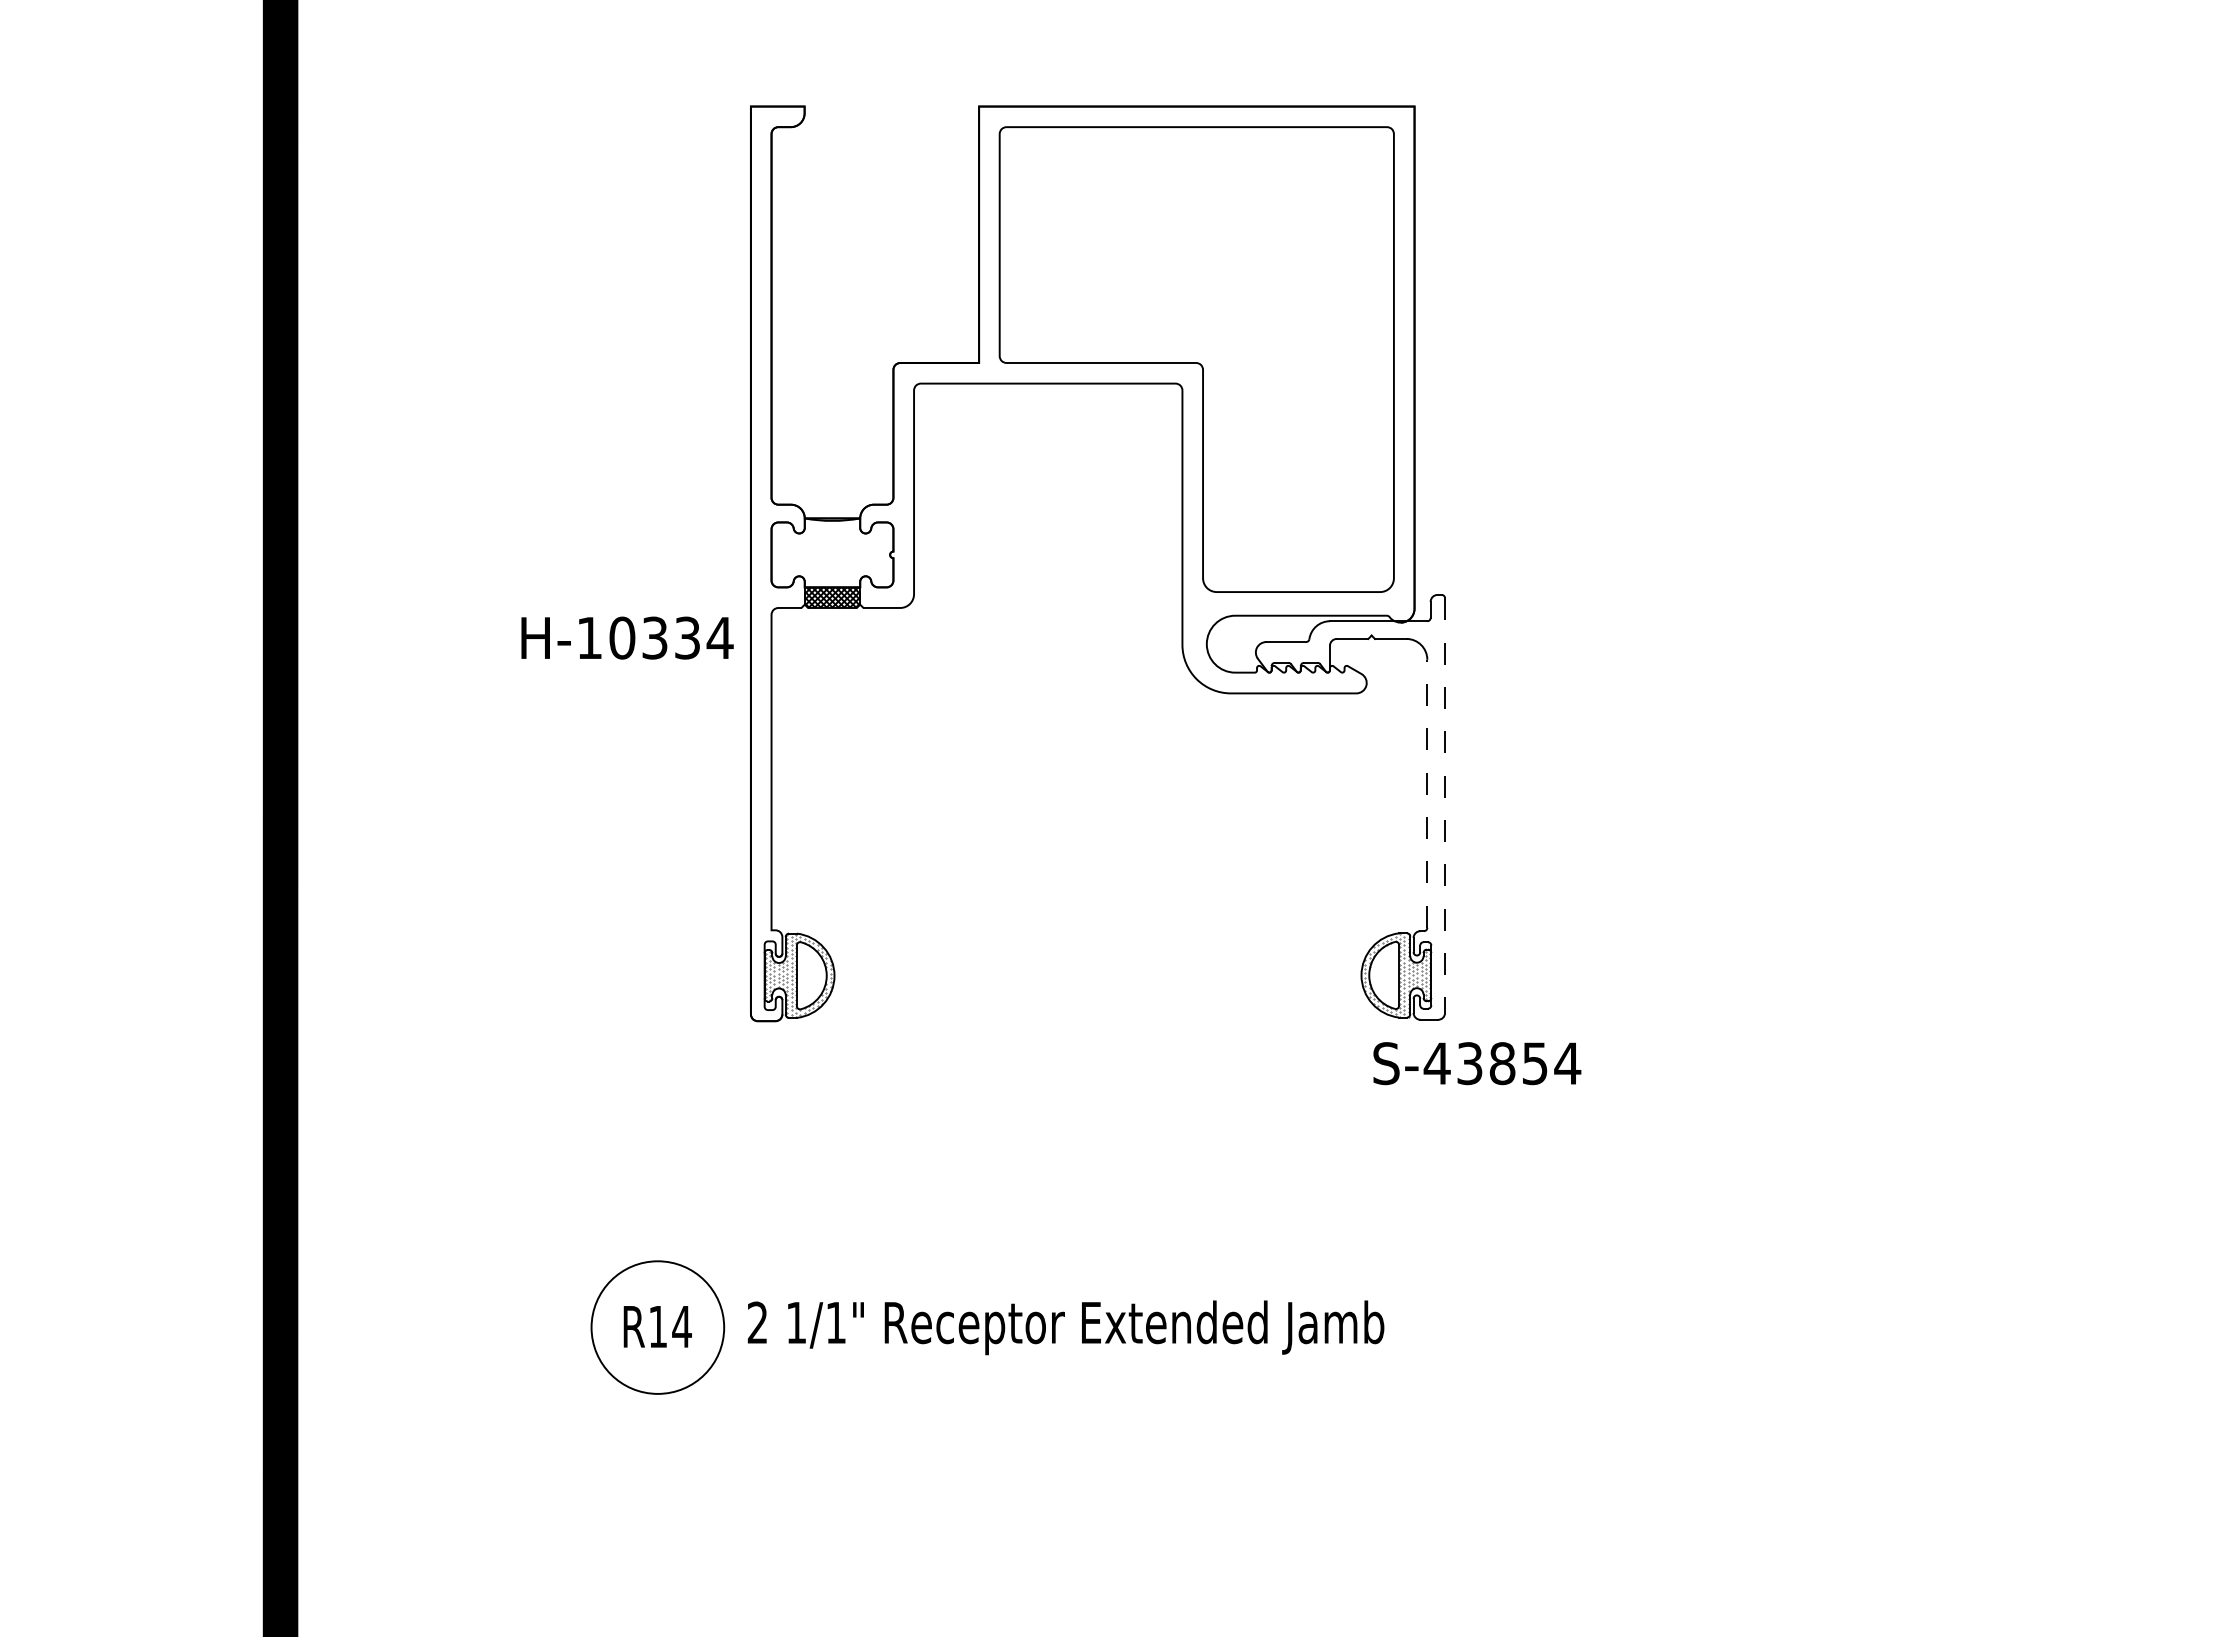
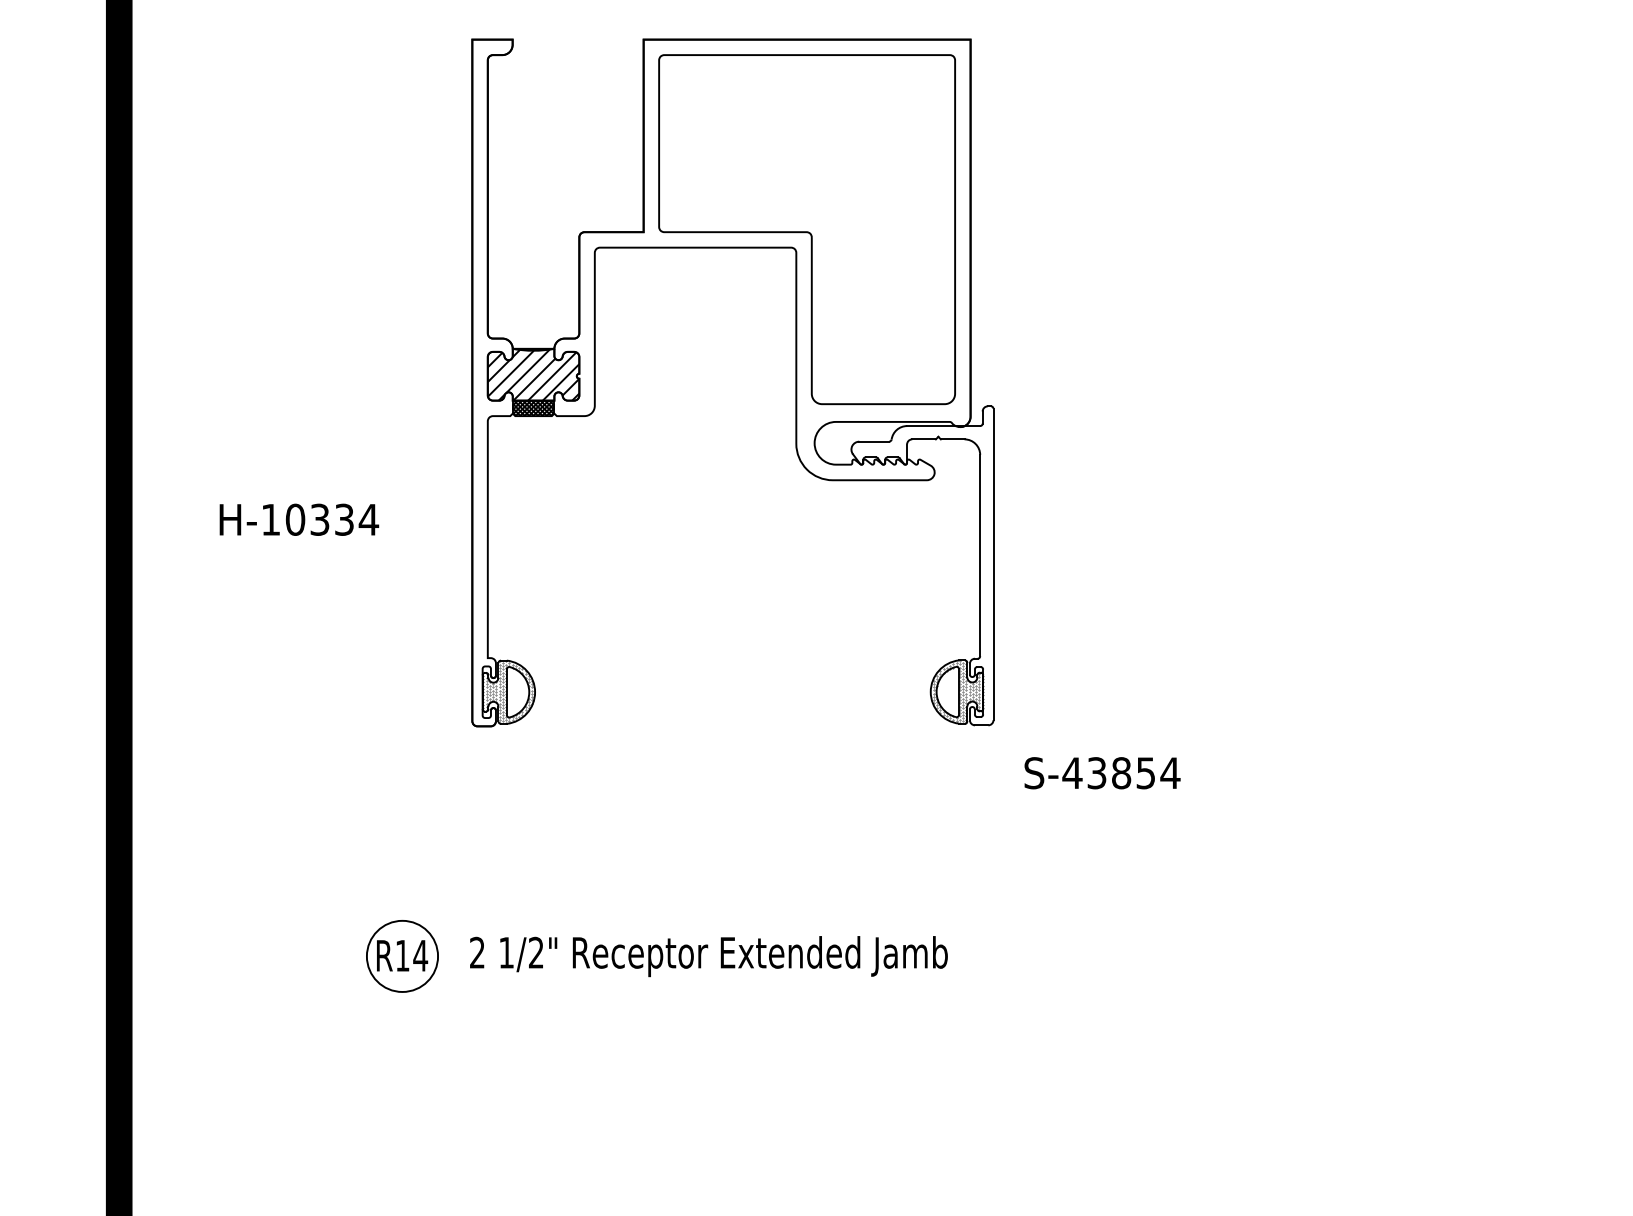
hatch: (832, 553) -> (533, 375), added
text: (627, 637) -> (299, 519), moved
line: (1427, 793) -> (980, 555), dashed -> solid
line: (1445, 806) -> (993, 565), dashed -> solid
text: (1477, 1063) -> (1102, 773), moved
text: (835, 1322) -> (535, 952), 1/1" -> 1/2"
circle: (657, 1327) -> (402, 956), size x0.71

